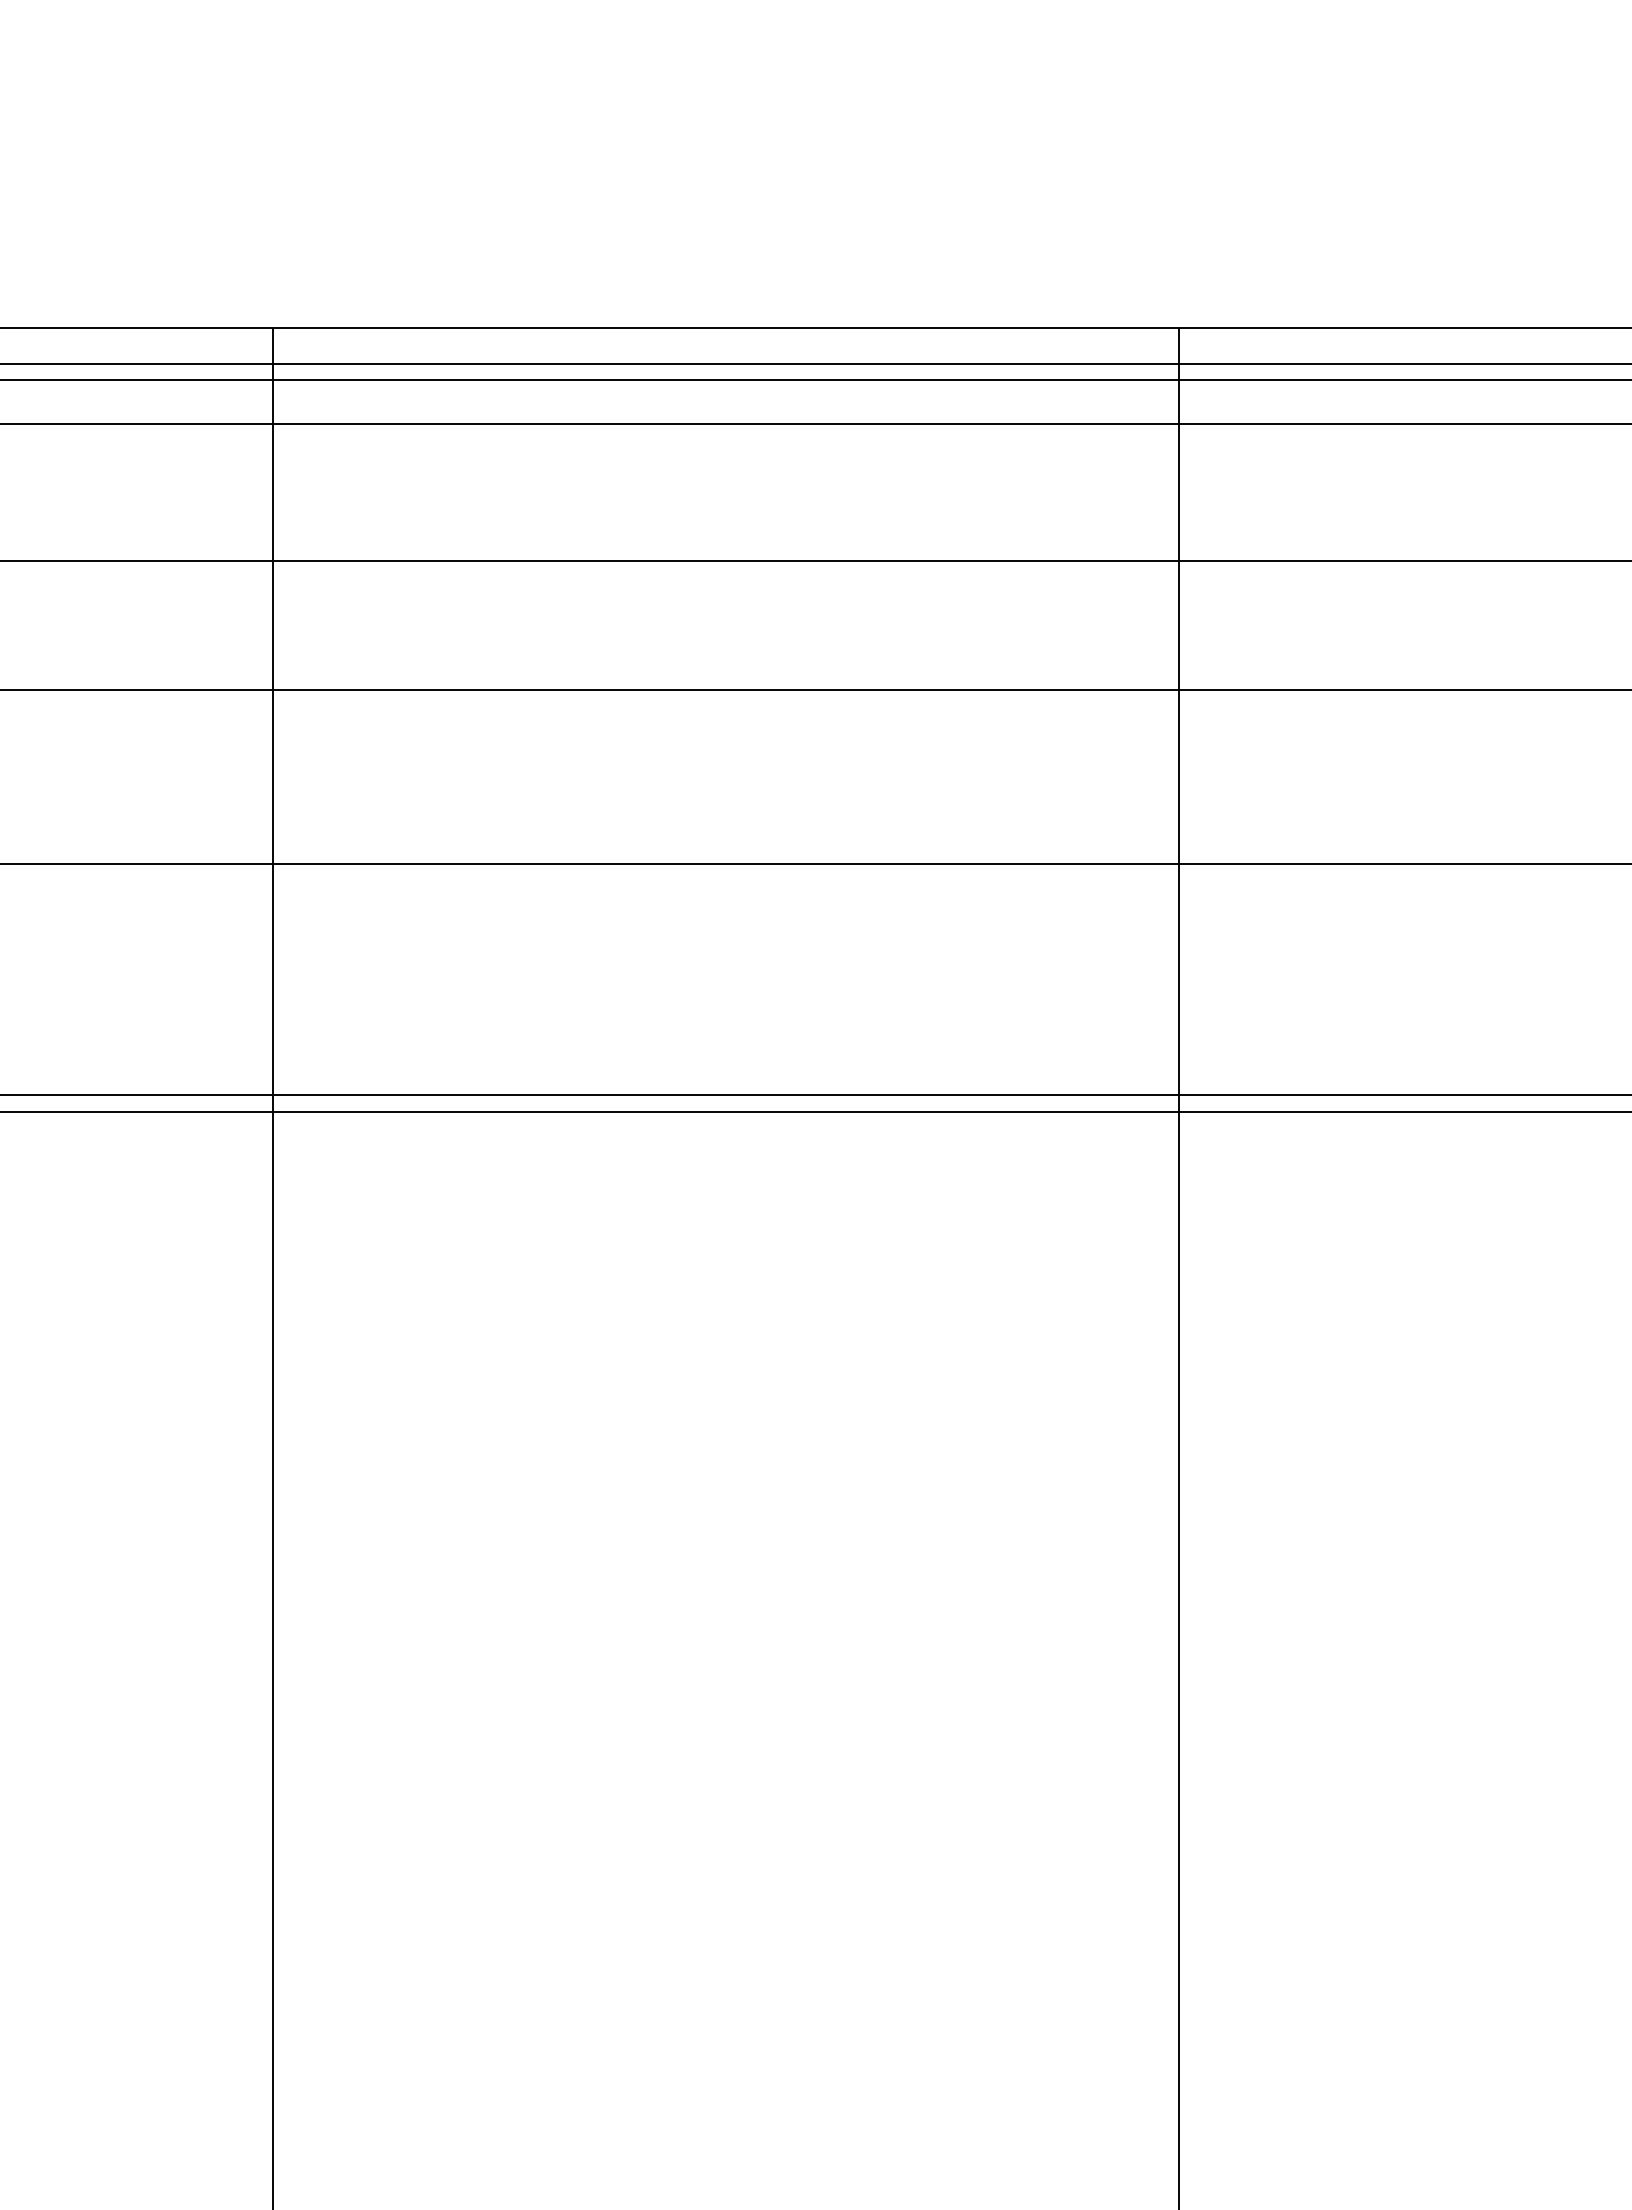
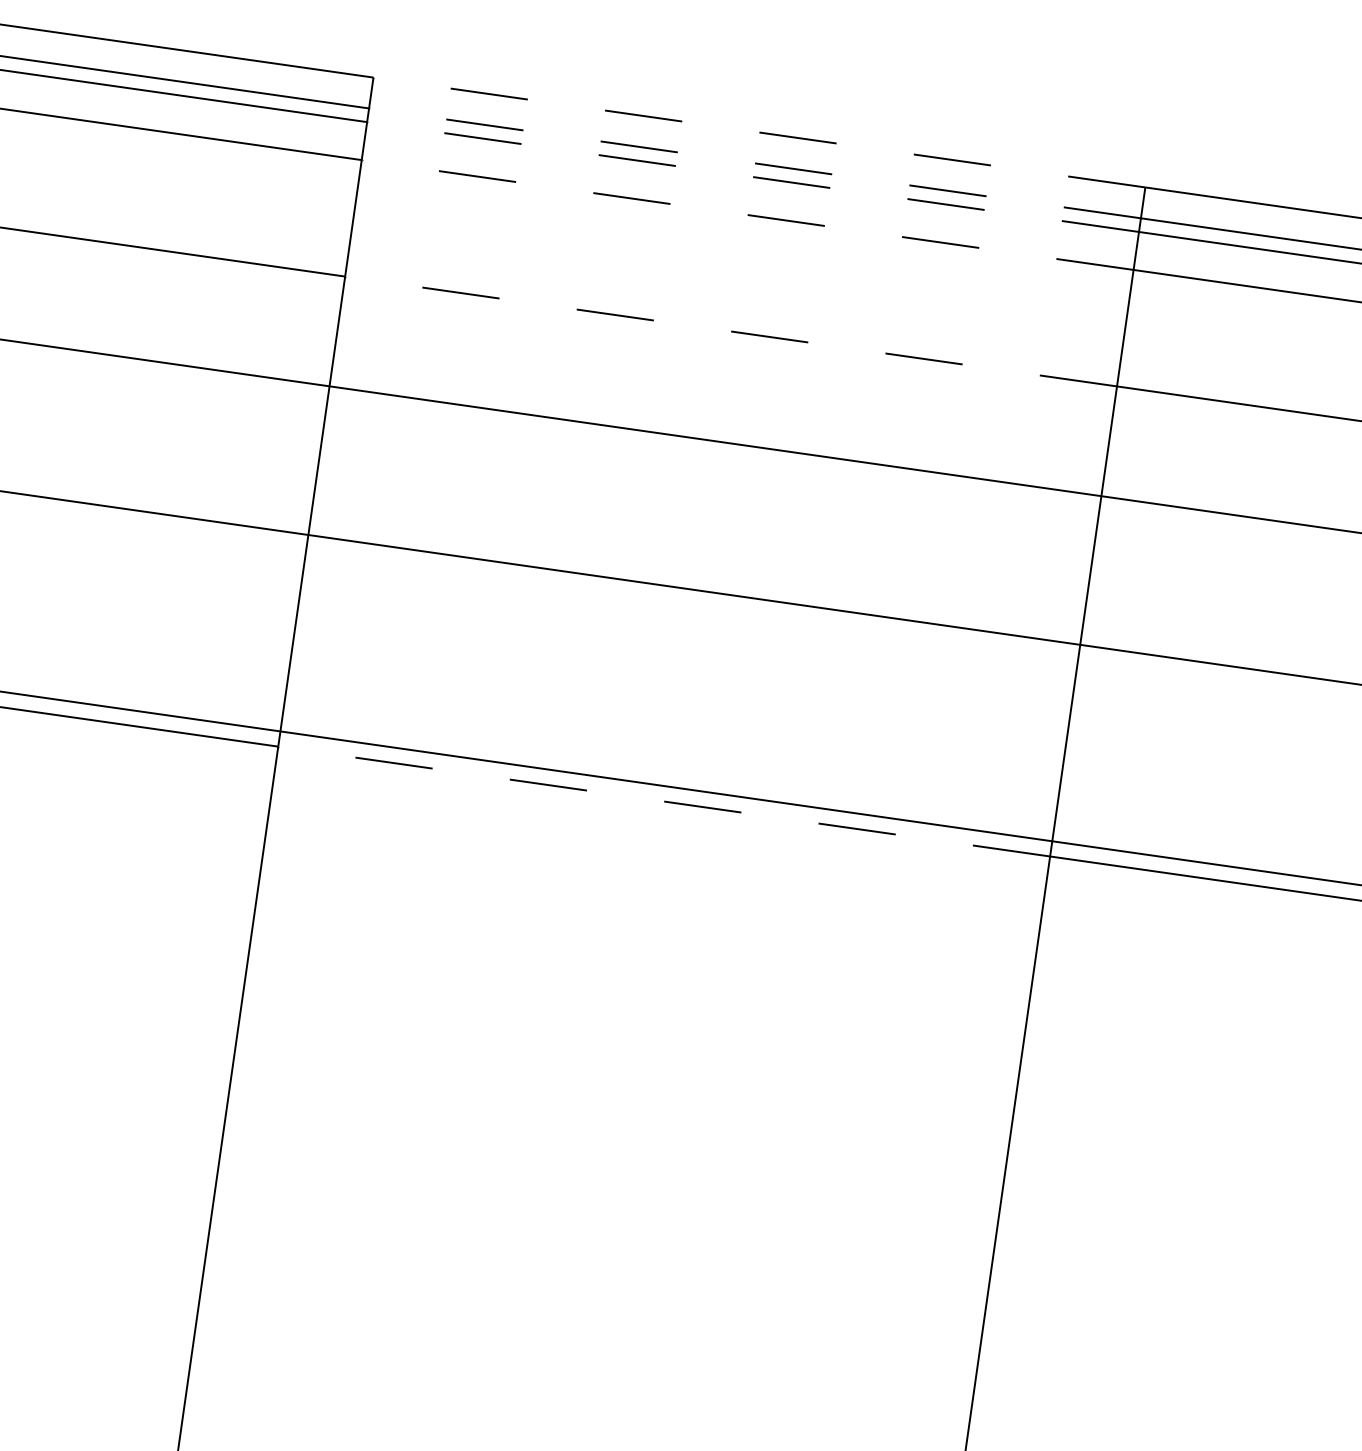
line: (726, 327) -> (759, 132), solid -> dashed
line: (726, 363) -> (755, 163), solid -> dashed
line: (726, 379) -> (753, 176), solid -> dashed
line: (726, 424) -> (748, 215), solid -> dashed
line: (726, 561) -> (731, 331), solid -> dashed
line: (726, 1112) -> (664, 801), solid -> dashed

